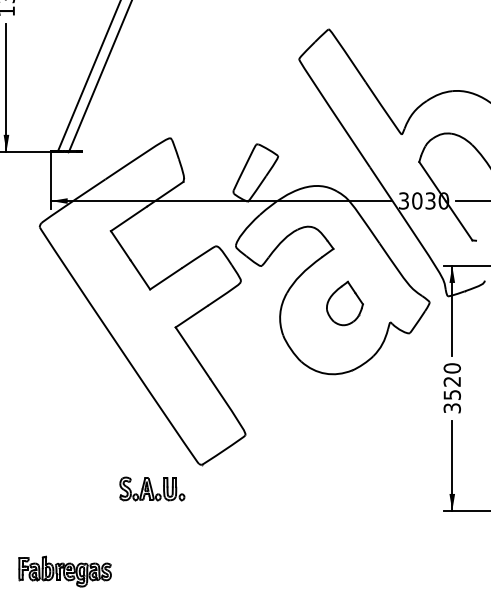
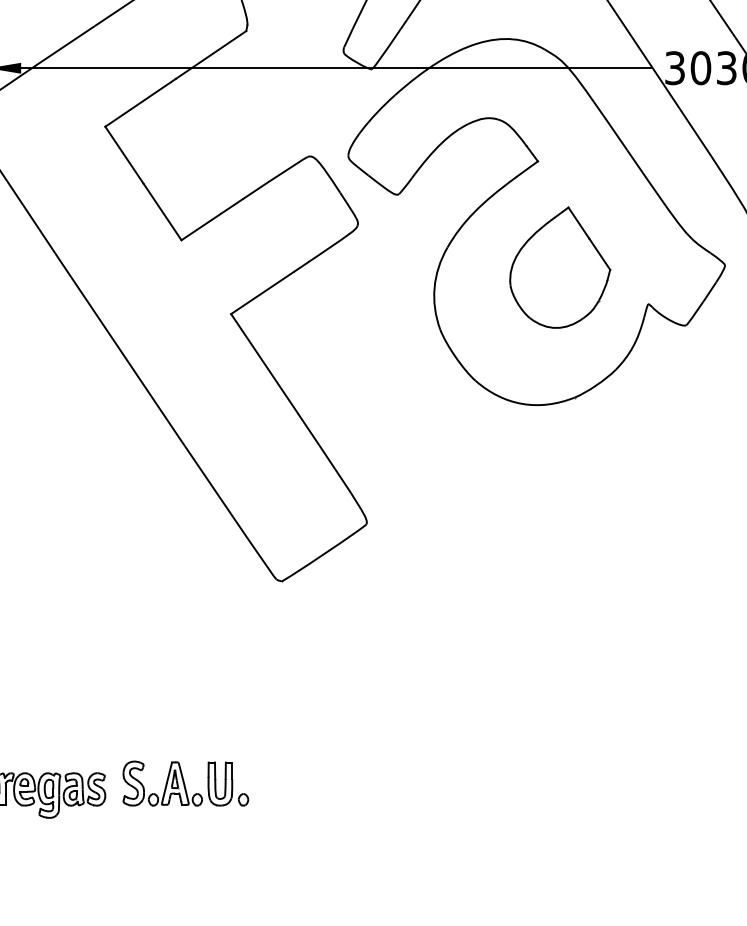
part: (344, 303) -> (559, 267), size x1.43
part: (152, 488) -> (186, 782), moved

